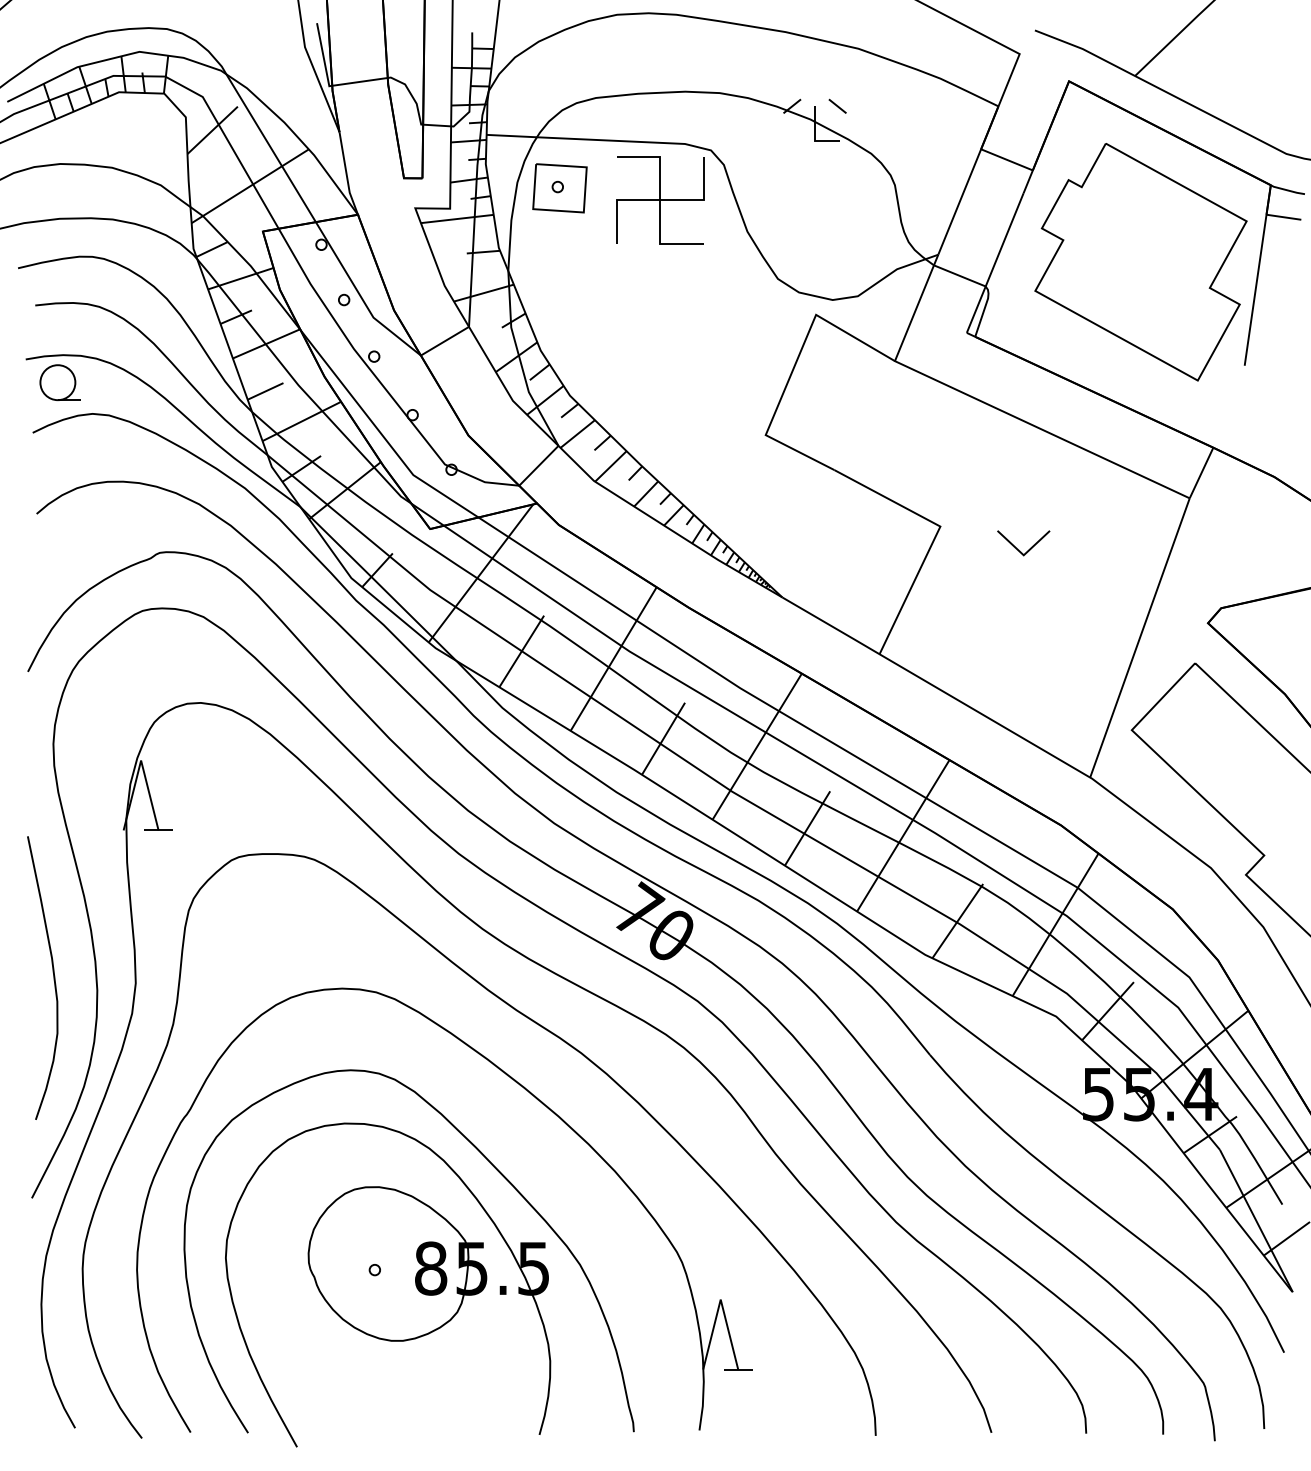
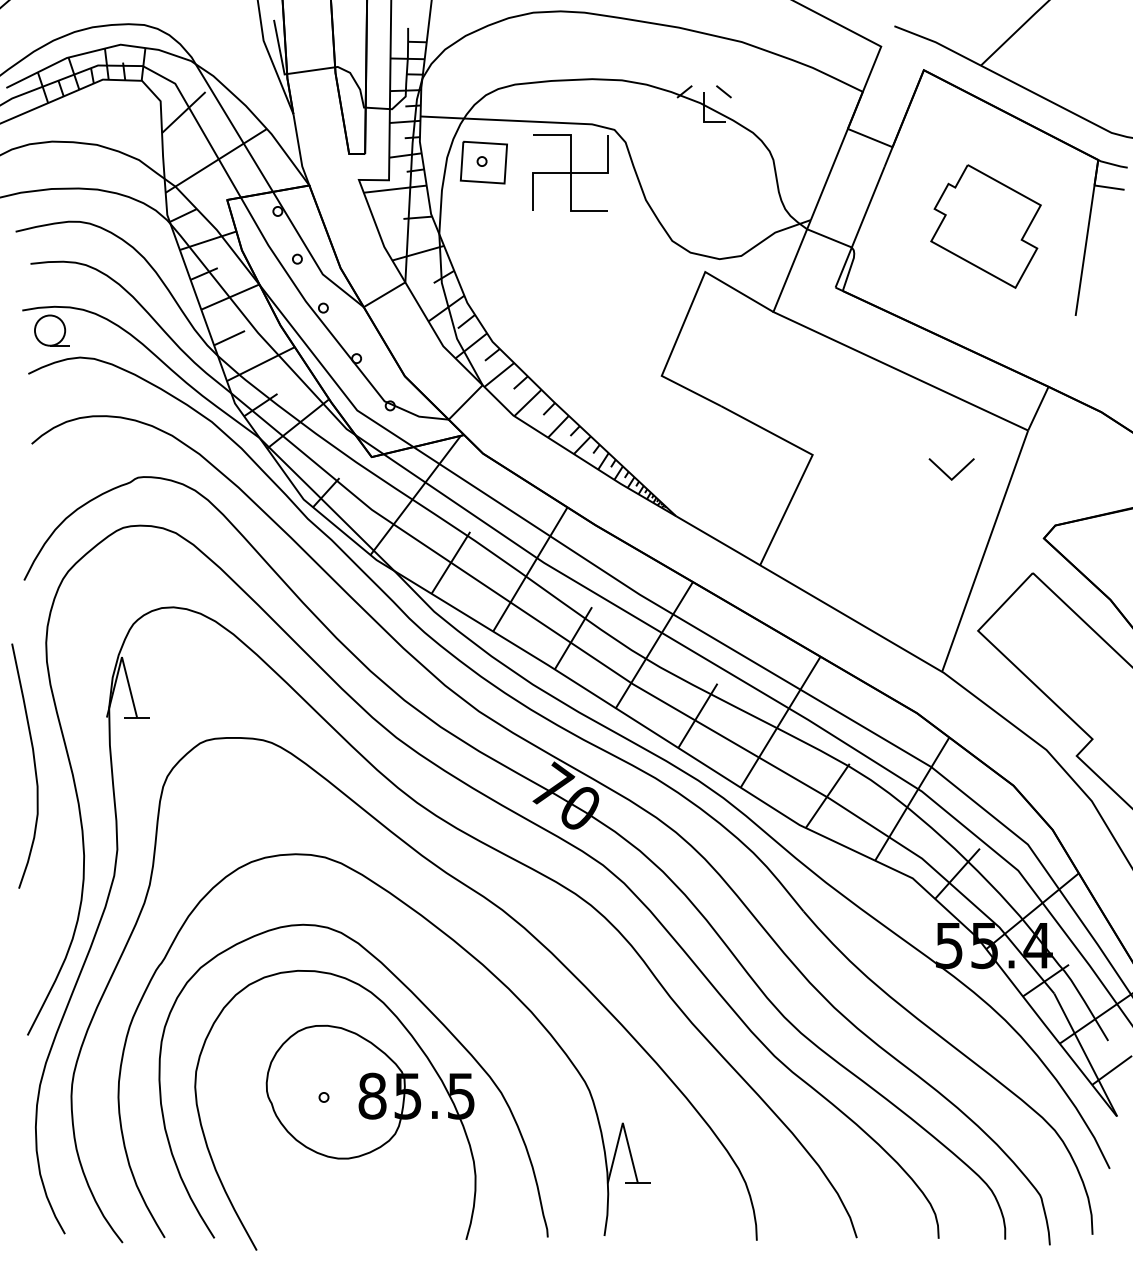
part: (1140, 262) -> (985, 226), size x0.6
part: (1017, 548) -> (946, 473), moved
curve: (52, 975) -> (33, 763), moved

